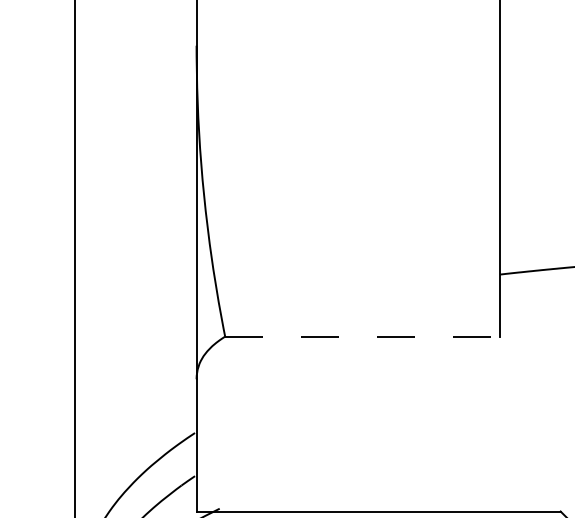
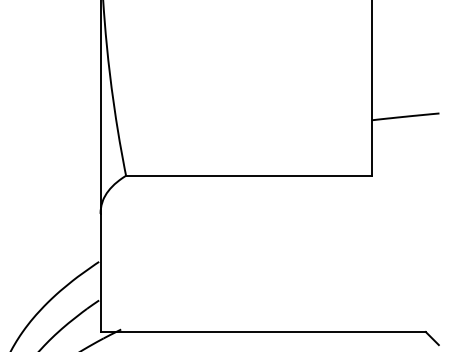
line: (363, 336) -> (249, 175), dashed -> solid

